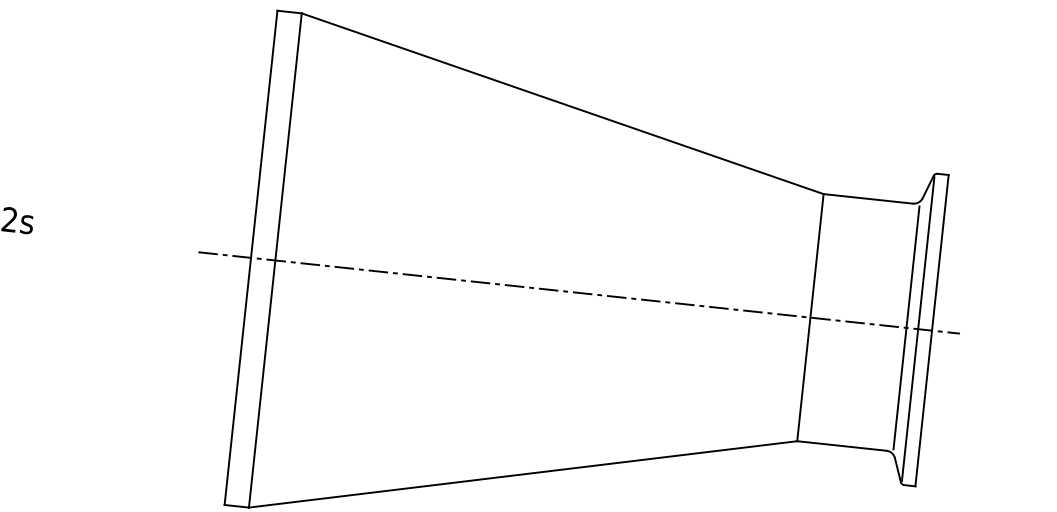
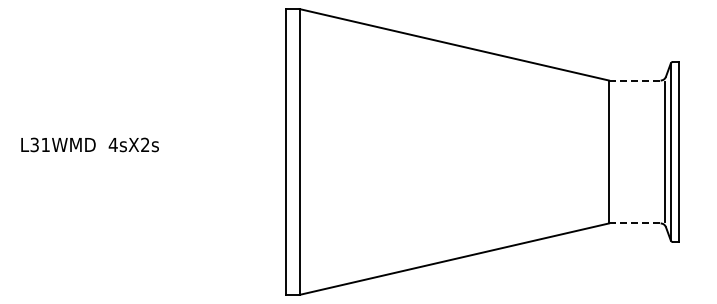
line: (867, 198) -> (634, 80), solid -> dashed
line: (579, 293) -> (475, 152), removed
line: (841, 445) -> (634, 223), solid -> dashed

